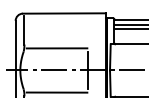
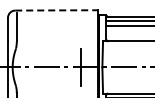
line: (64, 13) -> (56, 10), solid -> dashed
line: (57, 48) -> (49, 45), removed
line: (57, 92) -> (49, 89), removed

